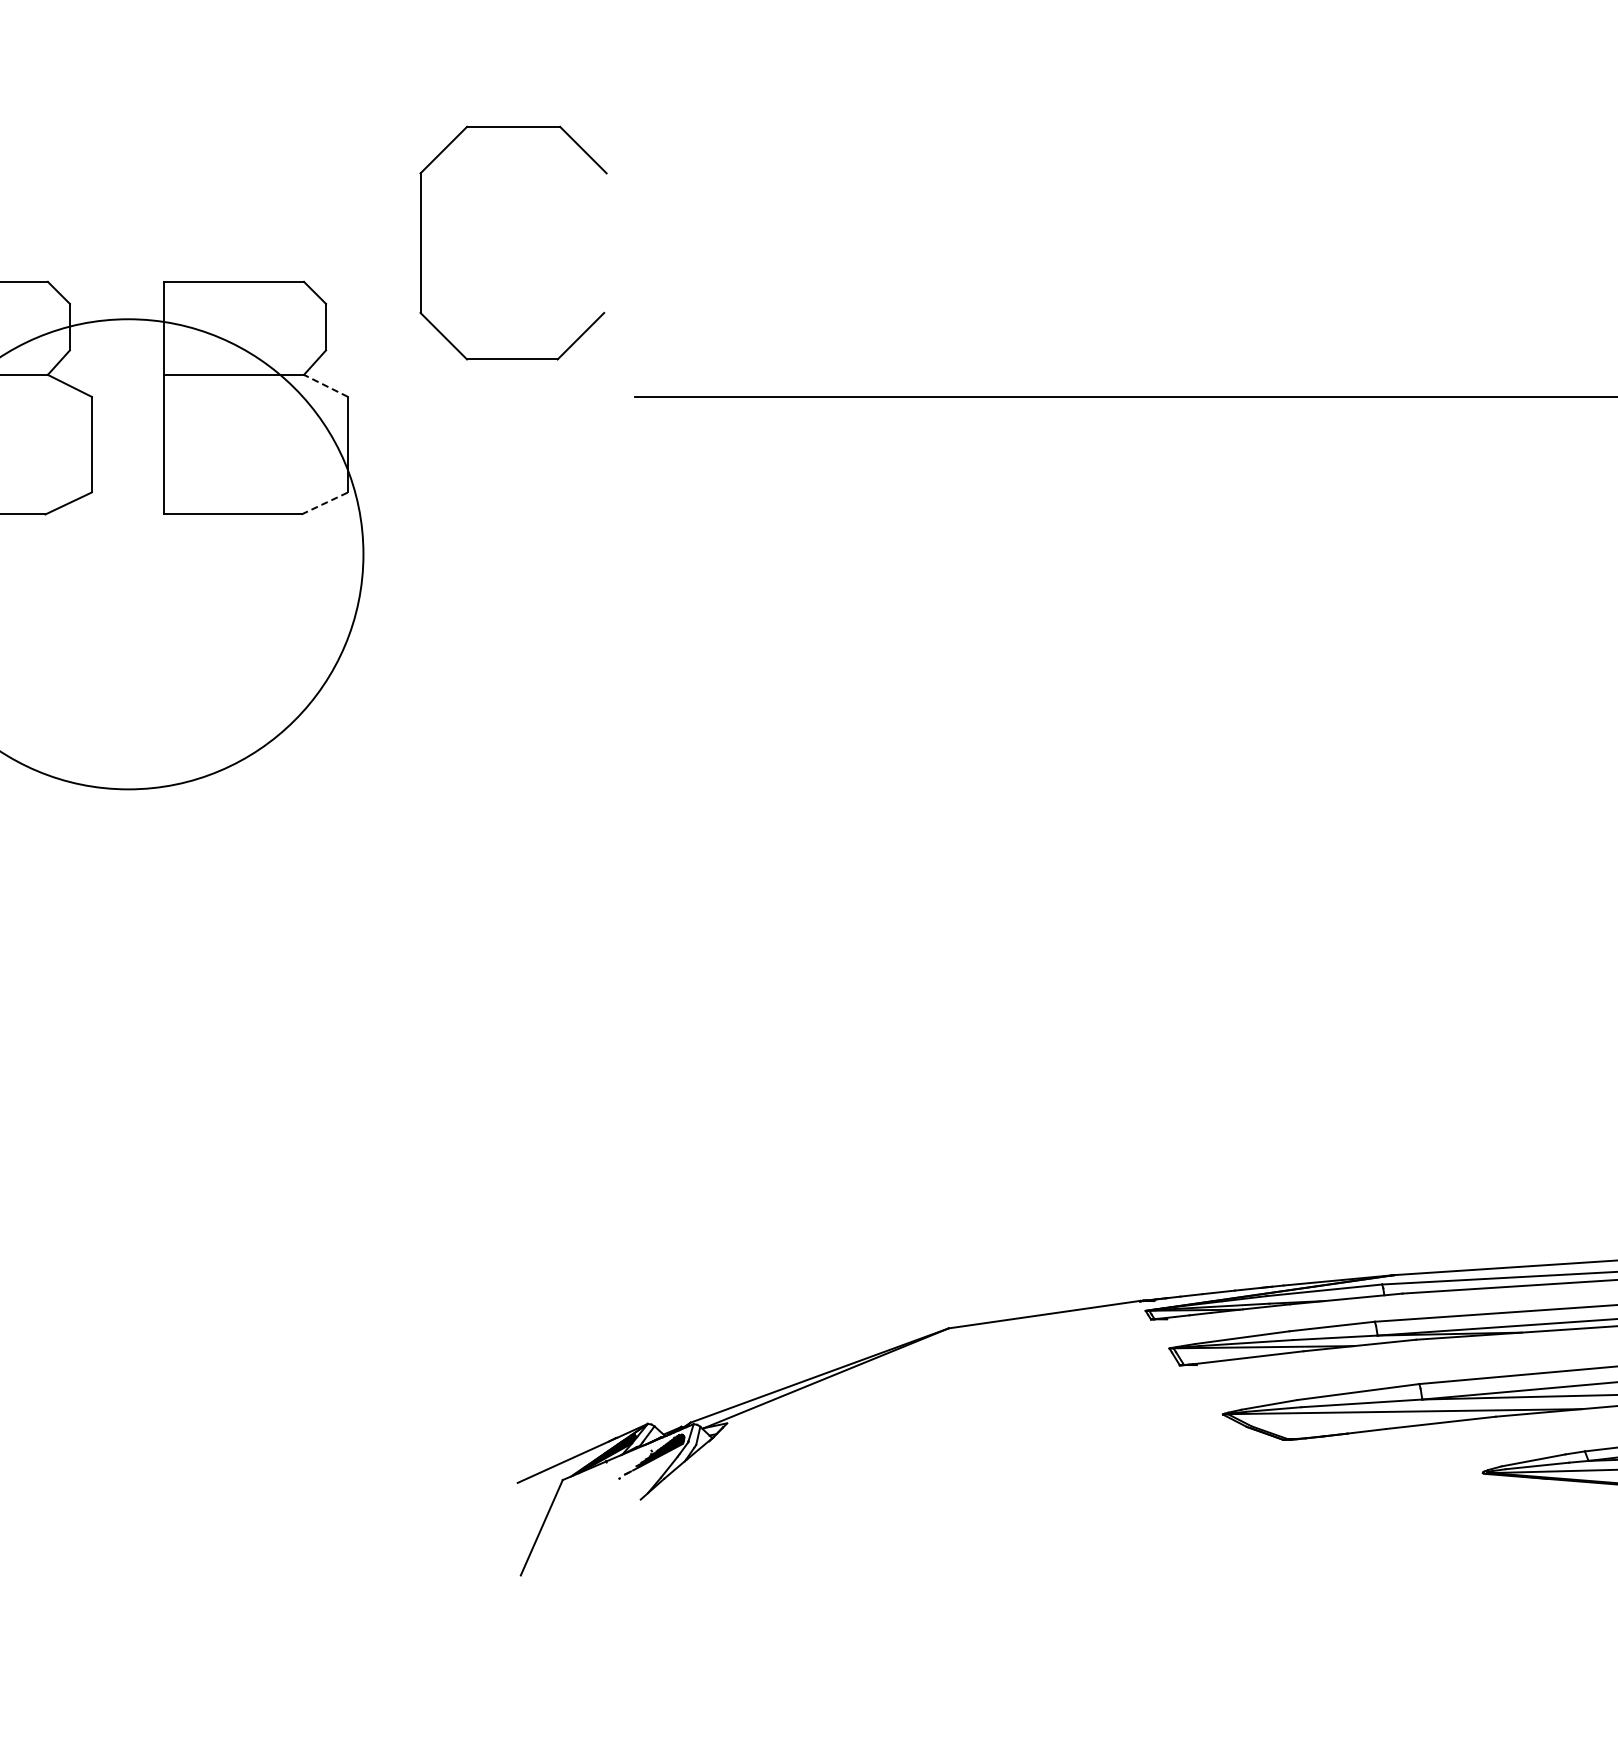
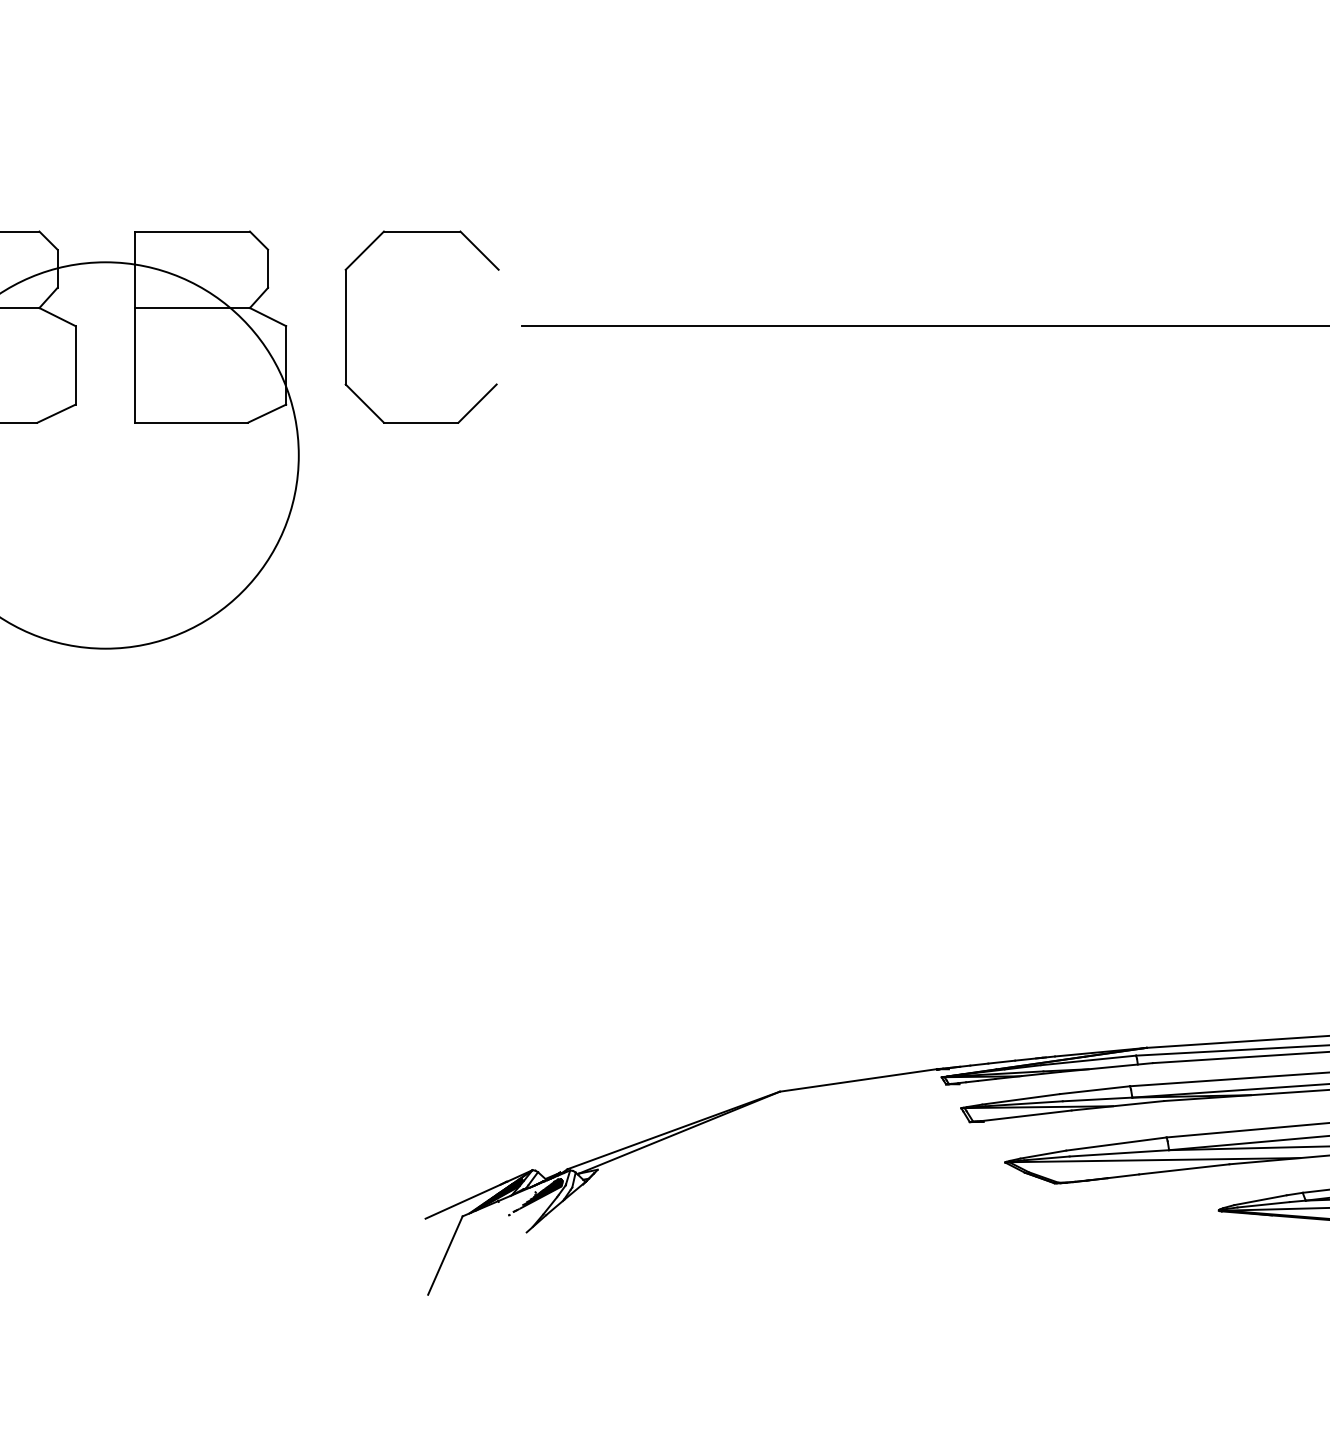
part: (421, 242) -> (346, 326), moved
line: (326, 385) -> (268, 316), dashed -> solid
line: (324, 503) -> (266, 413), dashed -> solid

